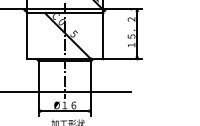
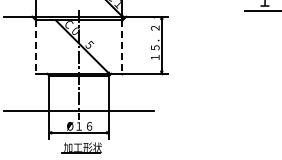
line: (27, 36) -> (36, 47), solid -> dashed
line: (102, 36) -> (122, 47), solid -> dashed

